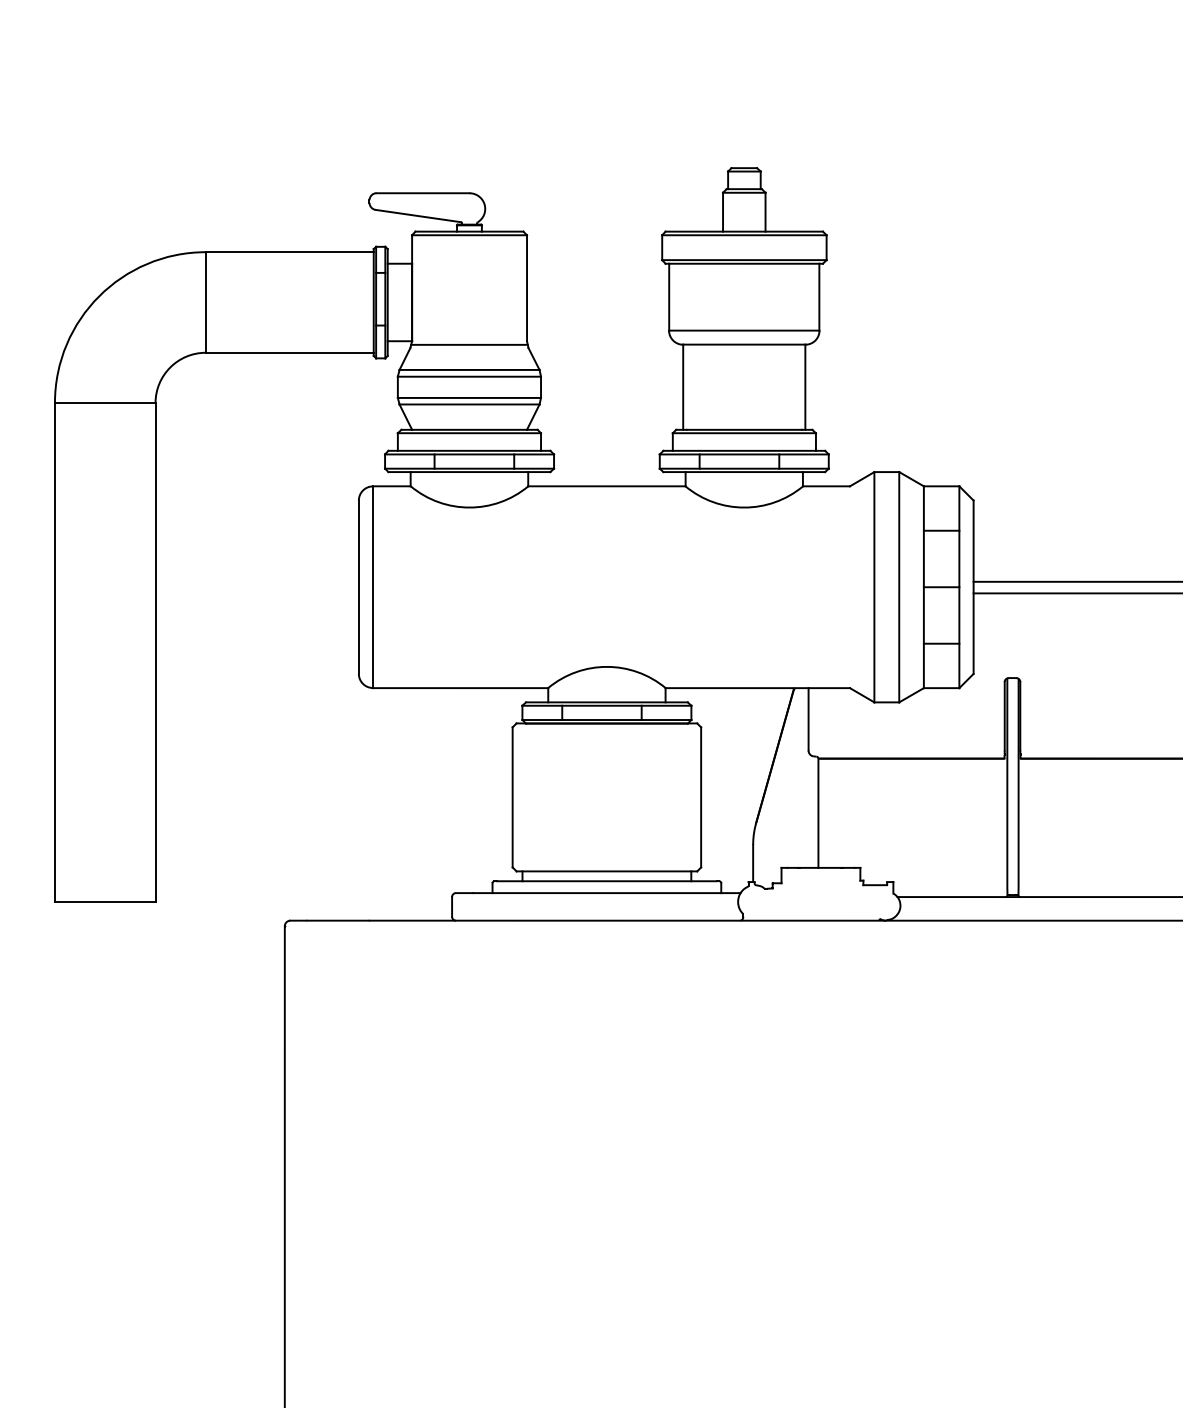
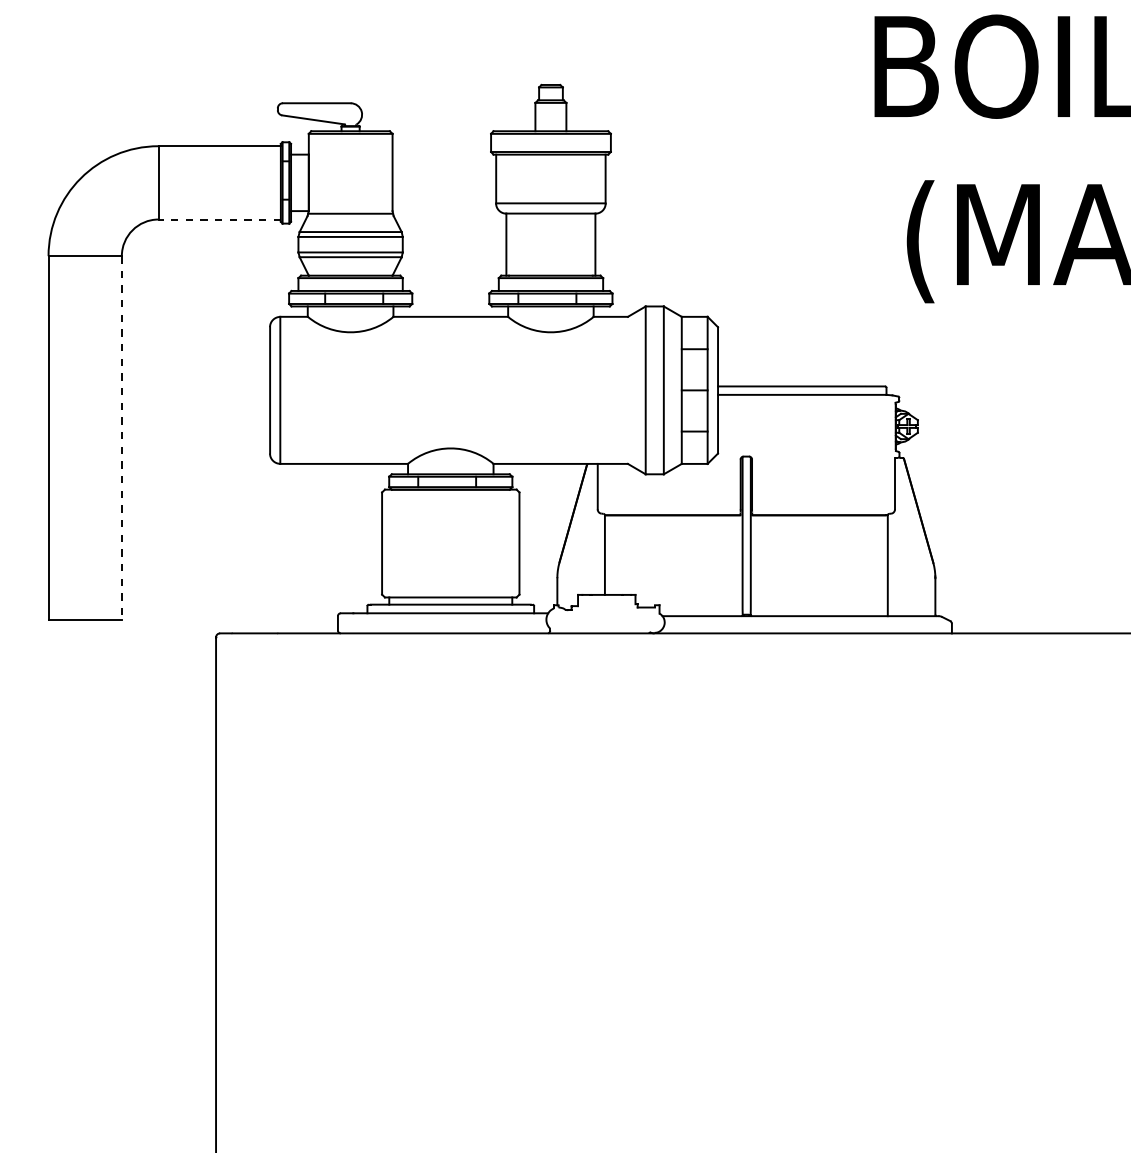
line: (289, 352) -> (219, 219), solid -> dashed
line: (155, 651) -> (121, 437), solid -> dashed

